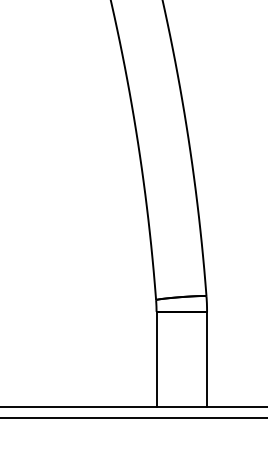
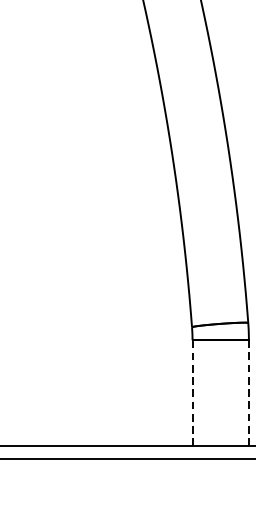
line: (207, 358) -> (249, 392), solid -> dashed
line: (156, 359) -> (192, 393), solid -> dashed

